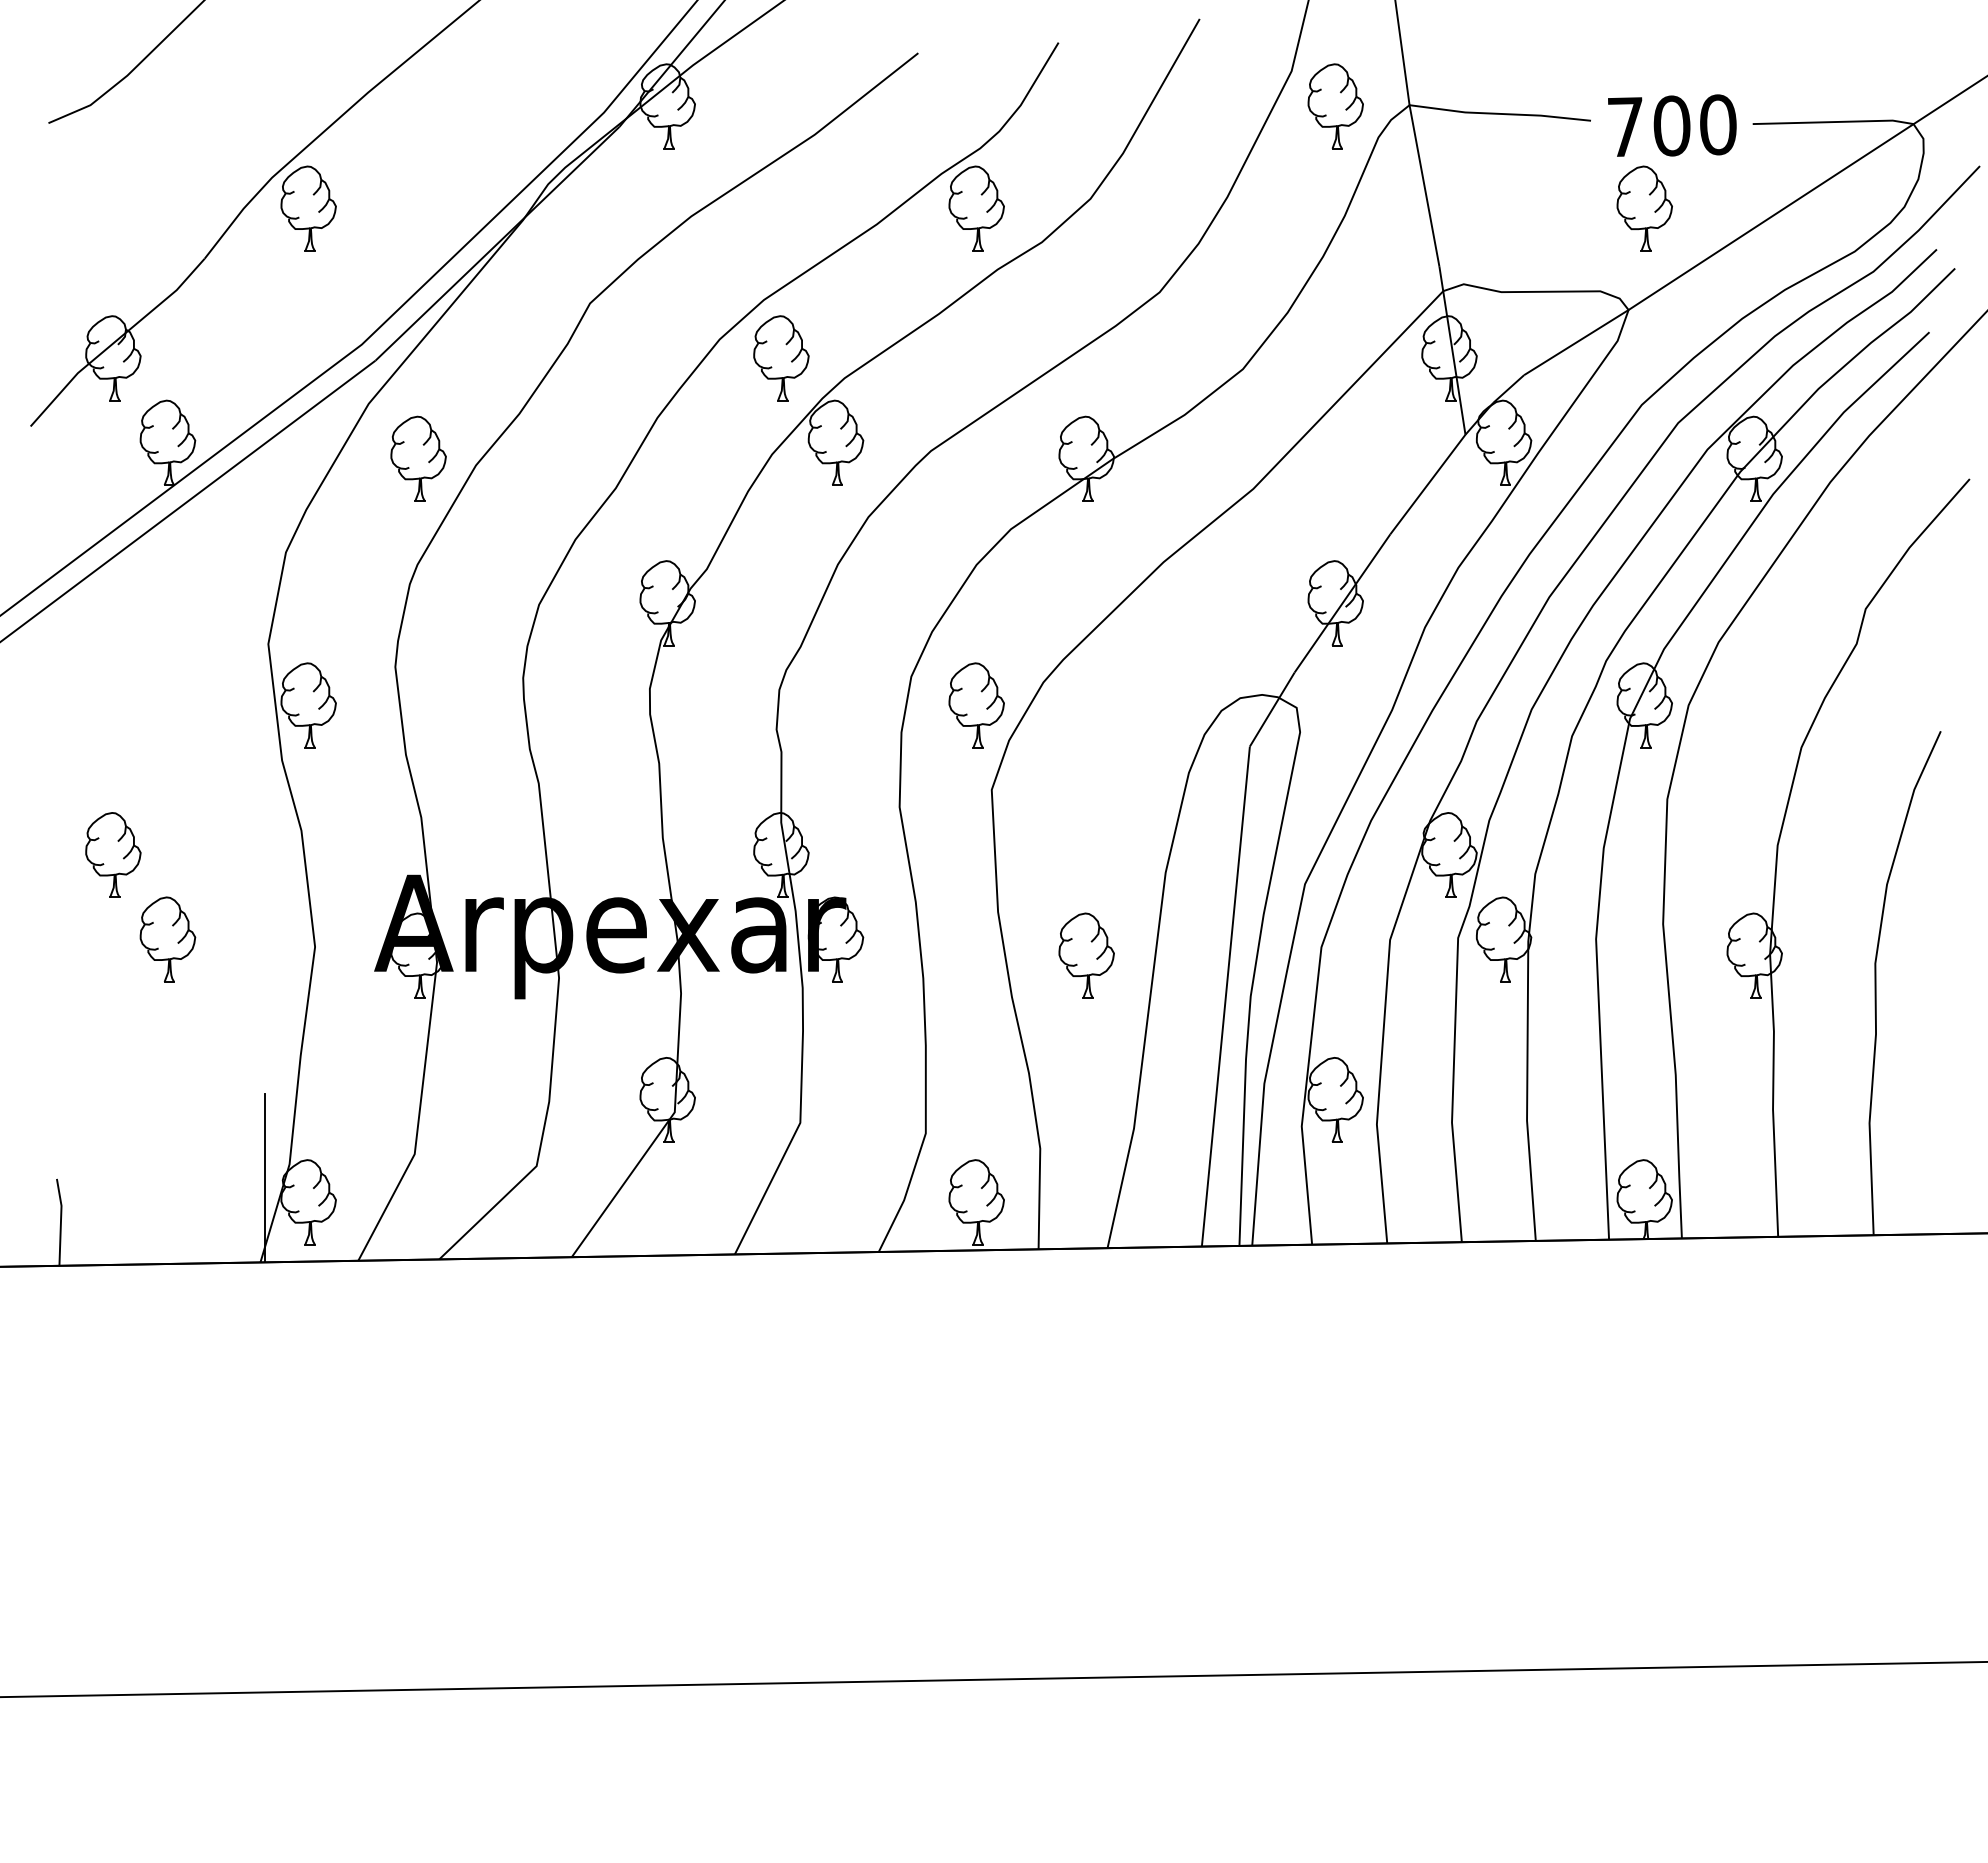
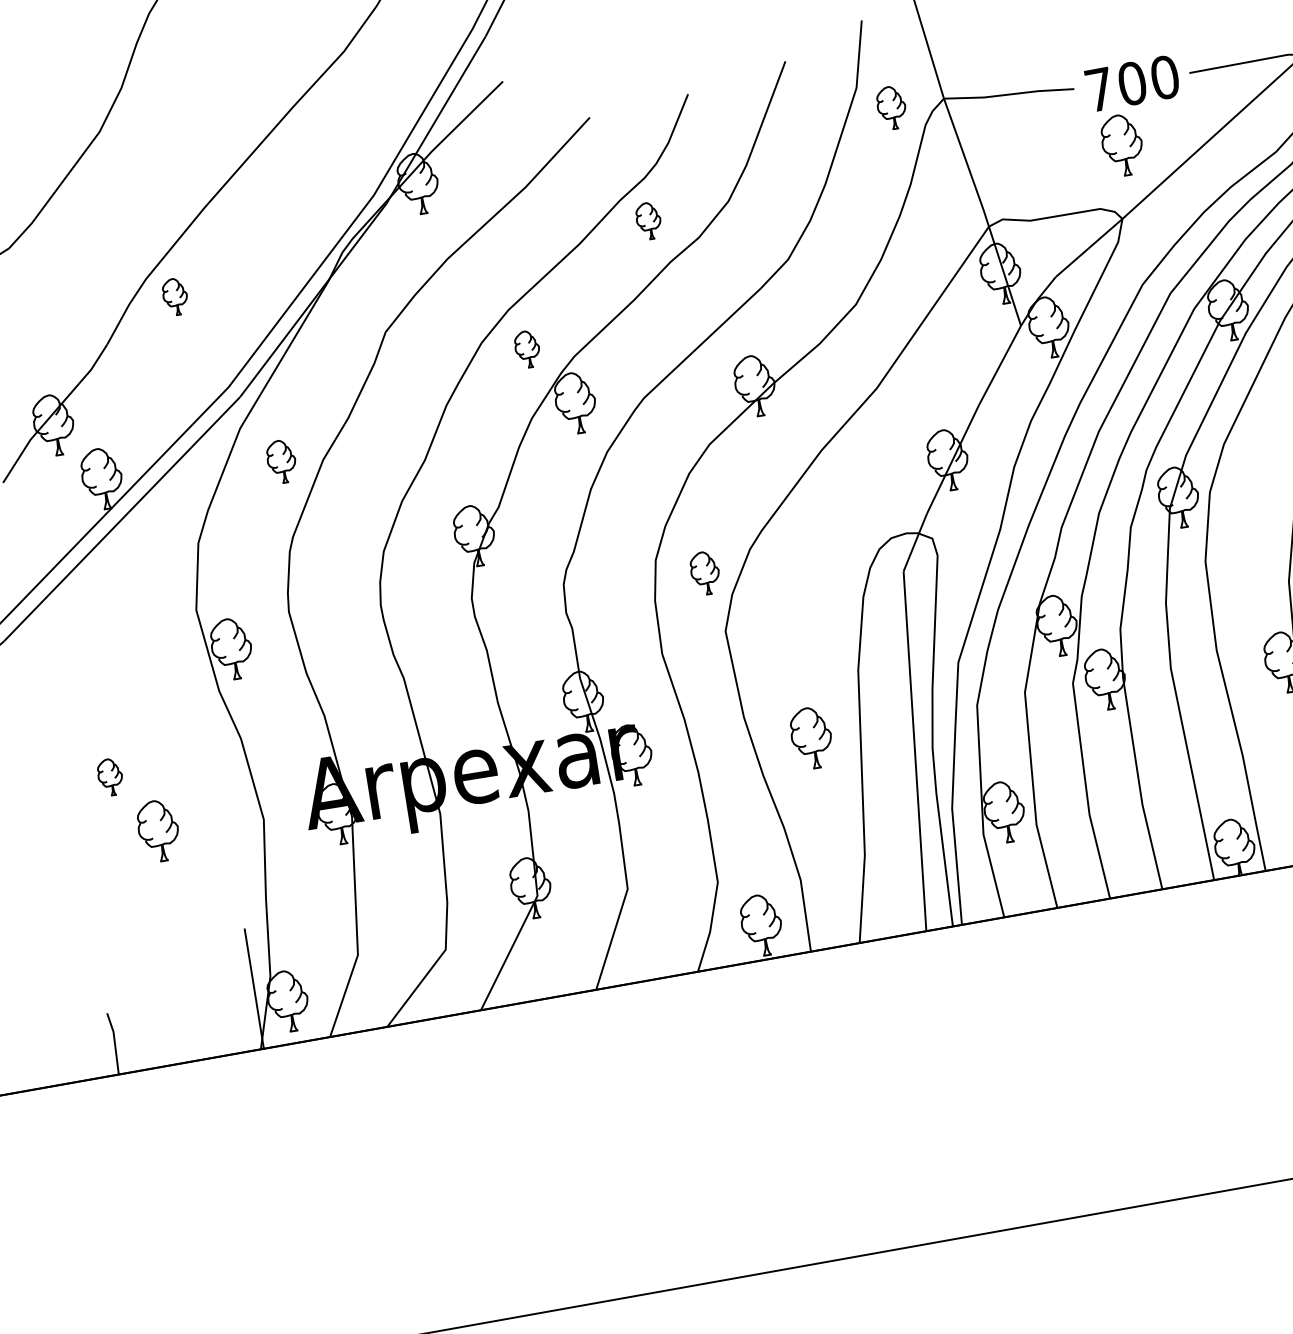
part: (1335, 106) -> (891, 108), size x0.7
part: (308, 208) -> (175, 296), size x0.6
part: (976, 208) -> (648, 221), size x0.6
part: (781, 358) -> (527, 349), size x0.6
part: (418, 458) -> (281, 461), size x0.7
part: (976, 705) -> (705, 573), size x0.7
part: (113, 854) -> (110, 776), size x0.6

